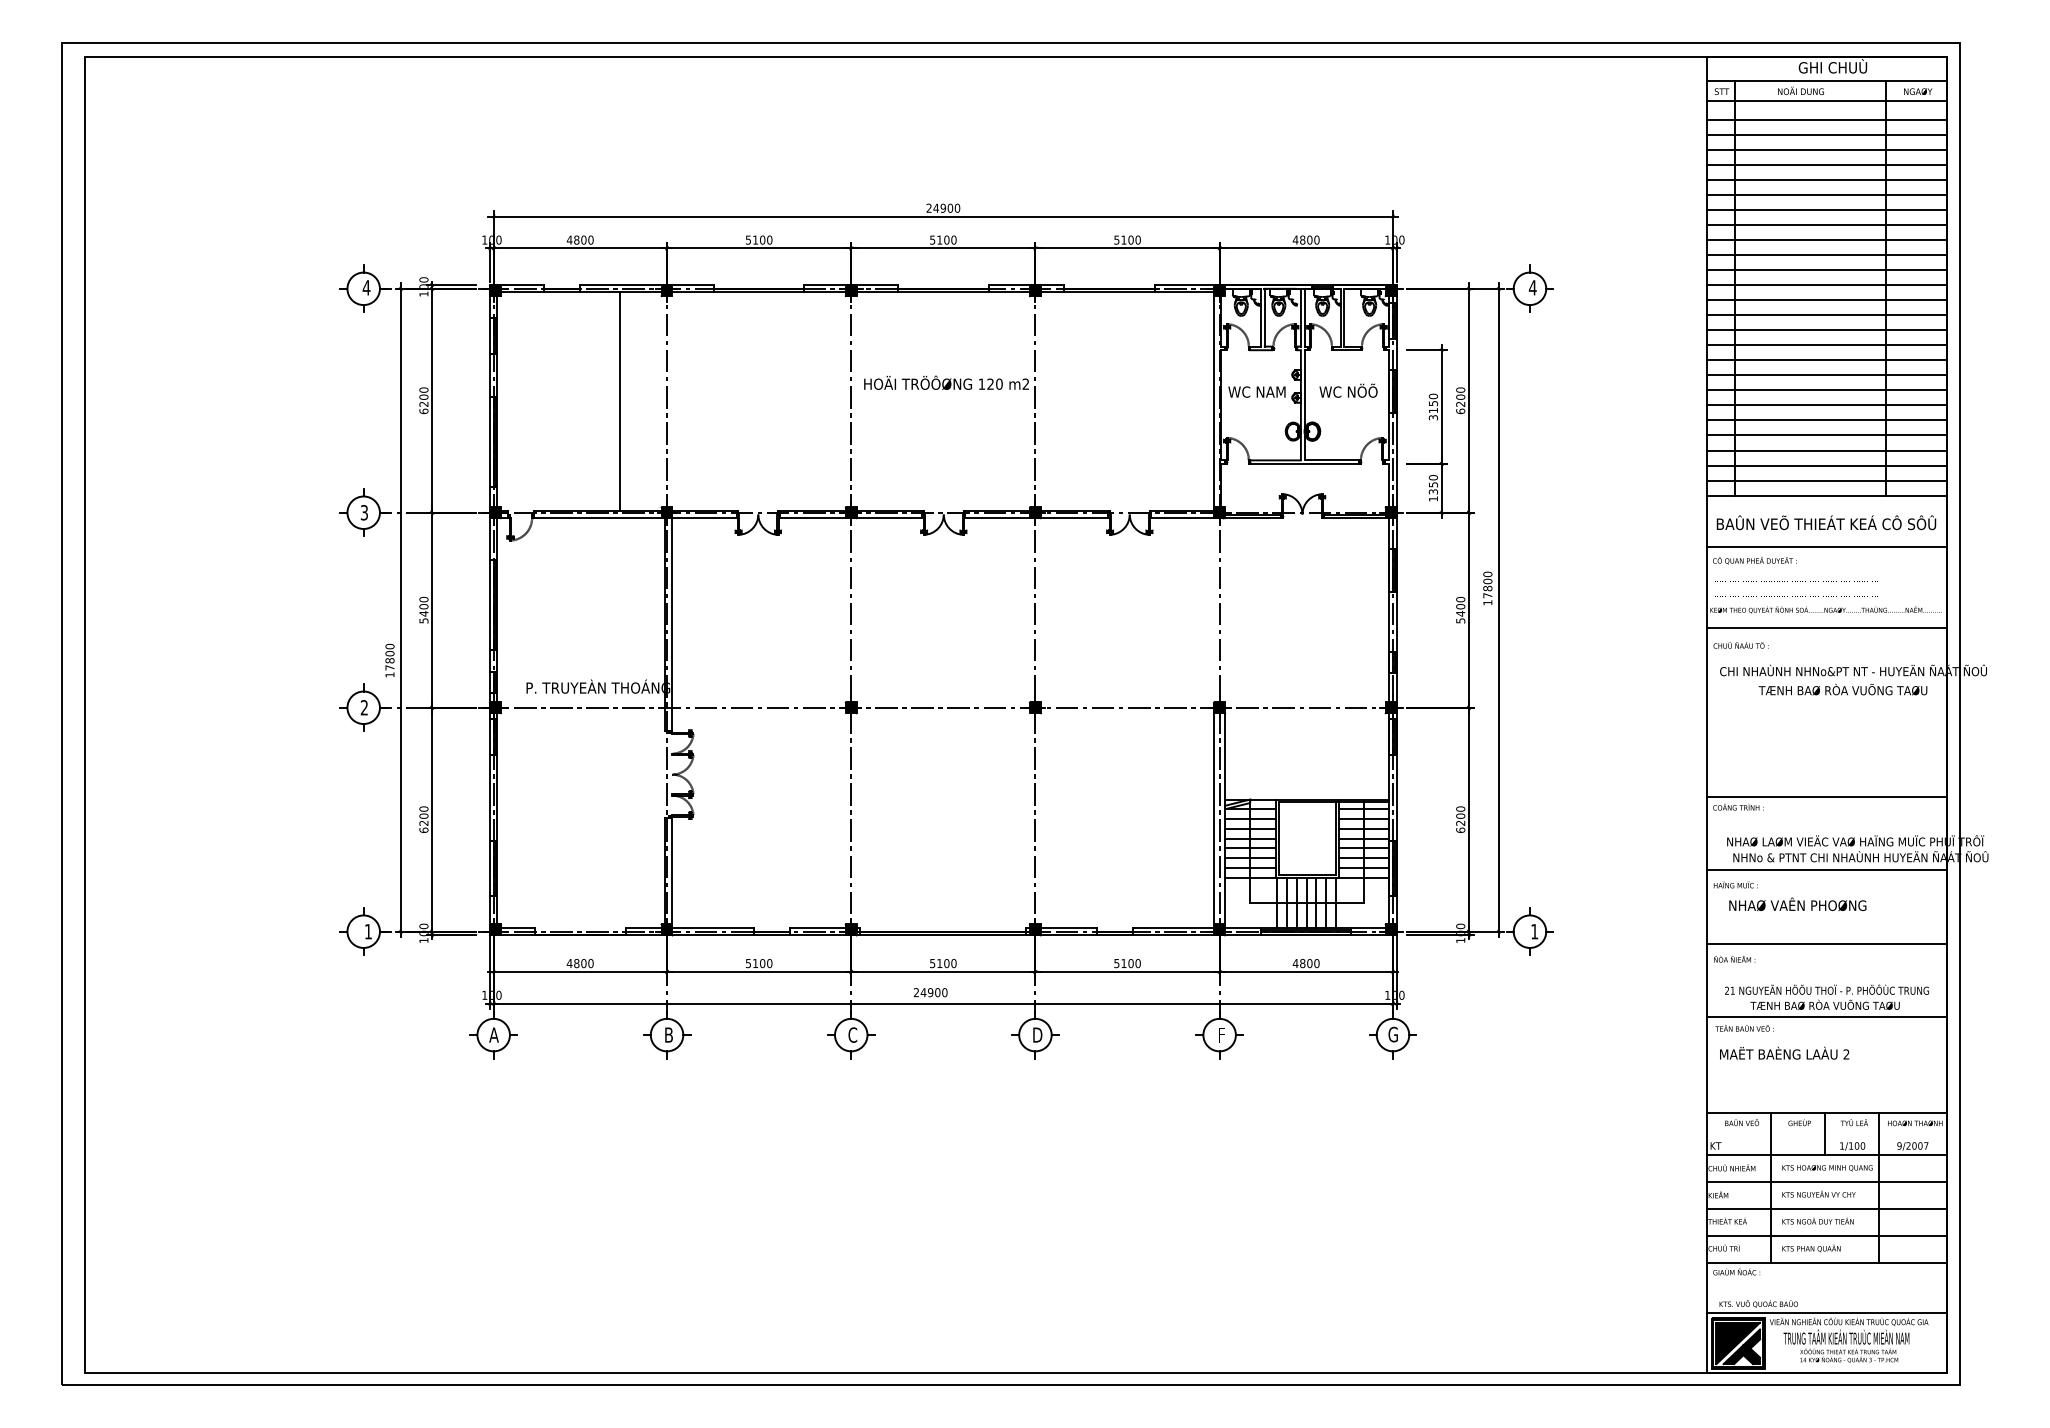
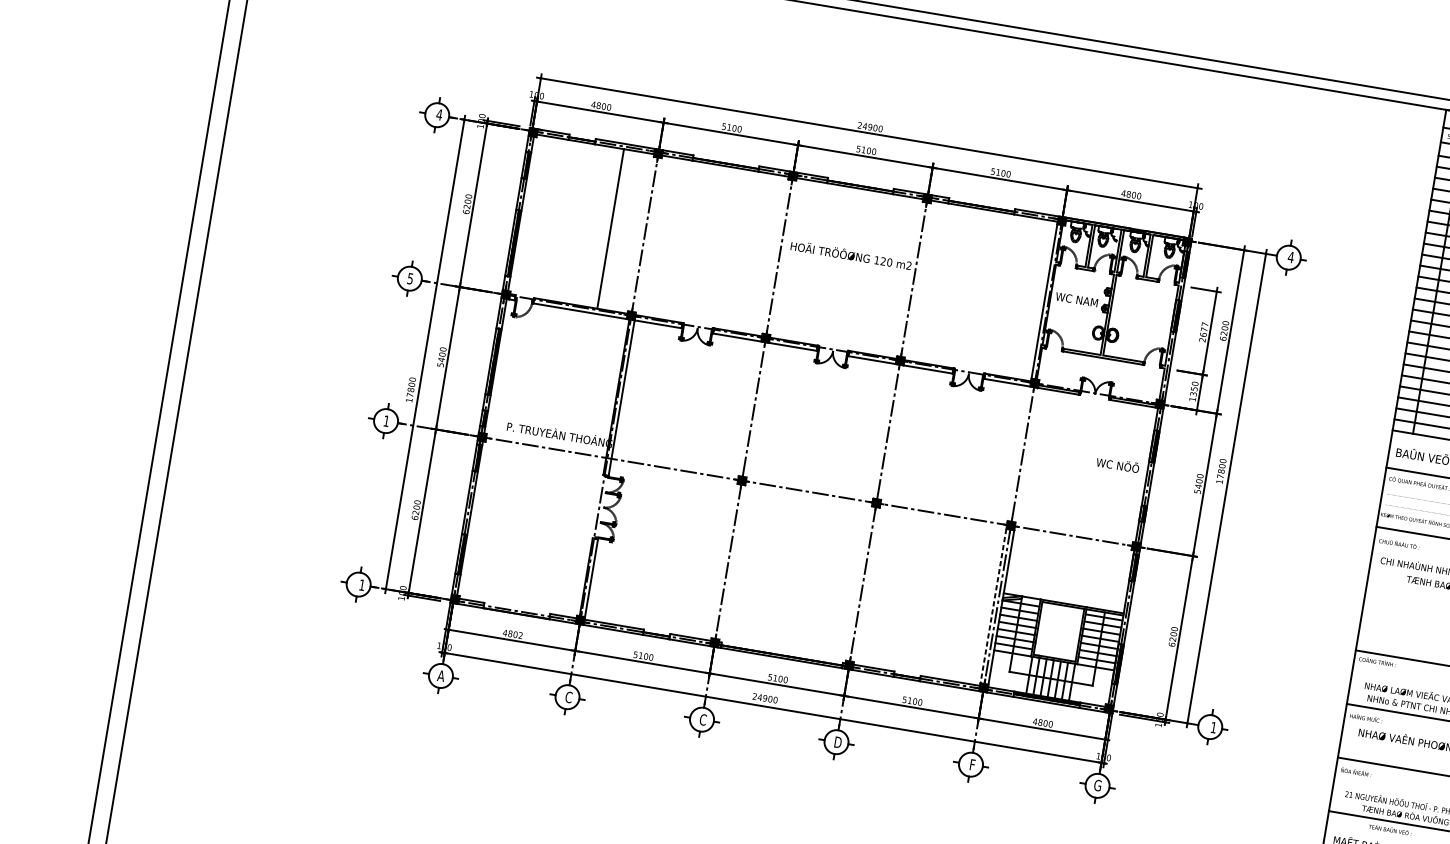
text: (1348, 390) -> (1117, 464), moved
text: (1433, 406) -> (1203, 331), 3150 -> 2677
text: (364, 512) -> (410, 278), 3 -> 5
text: (363, 707) -> (385, 420), 2 -> 1
line: (1214, 821) -> (993, 608), solid -> dashed
text: (590, 963) -> (520, 635), 4800 -> 4802
text: (1744, 1028) -> (1390, 829), moved
text: (668, 1034) -> (568, 696), B -> C

